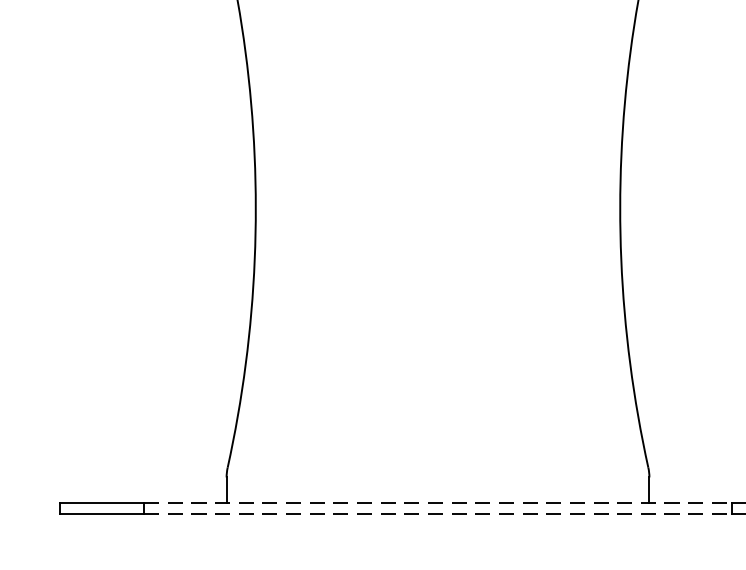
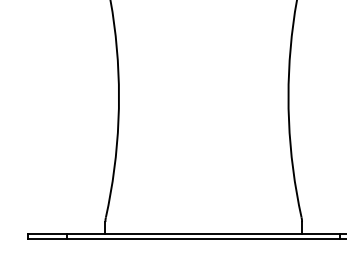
line: (437, 502) -> (203, 233), dashed -> solid
line: (437, 515) -> (203, 239), dashed -> solid

